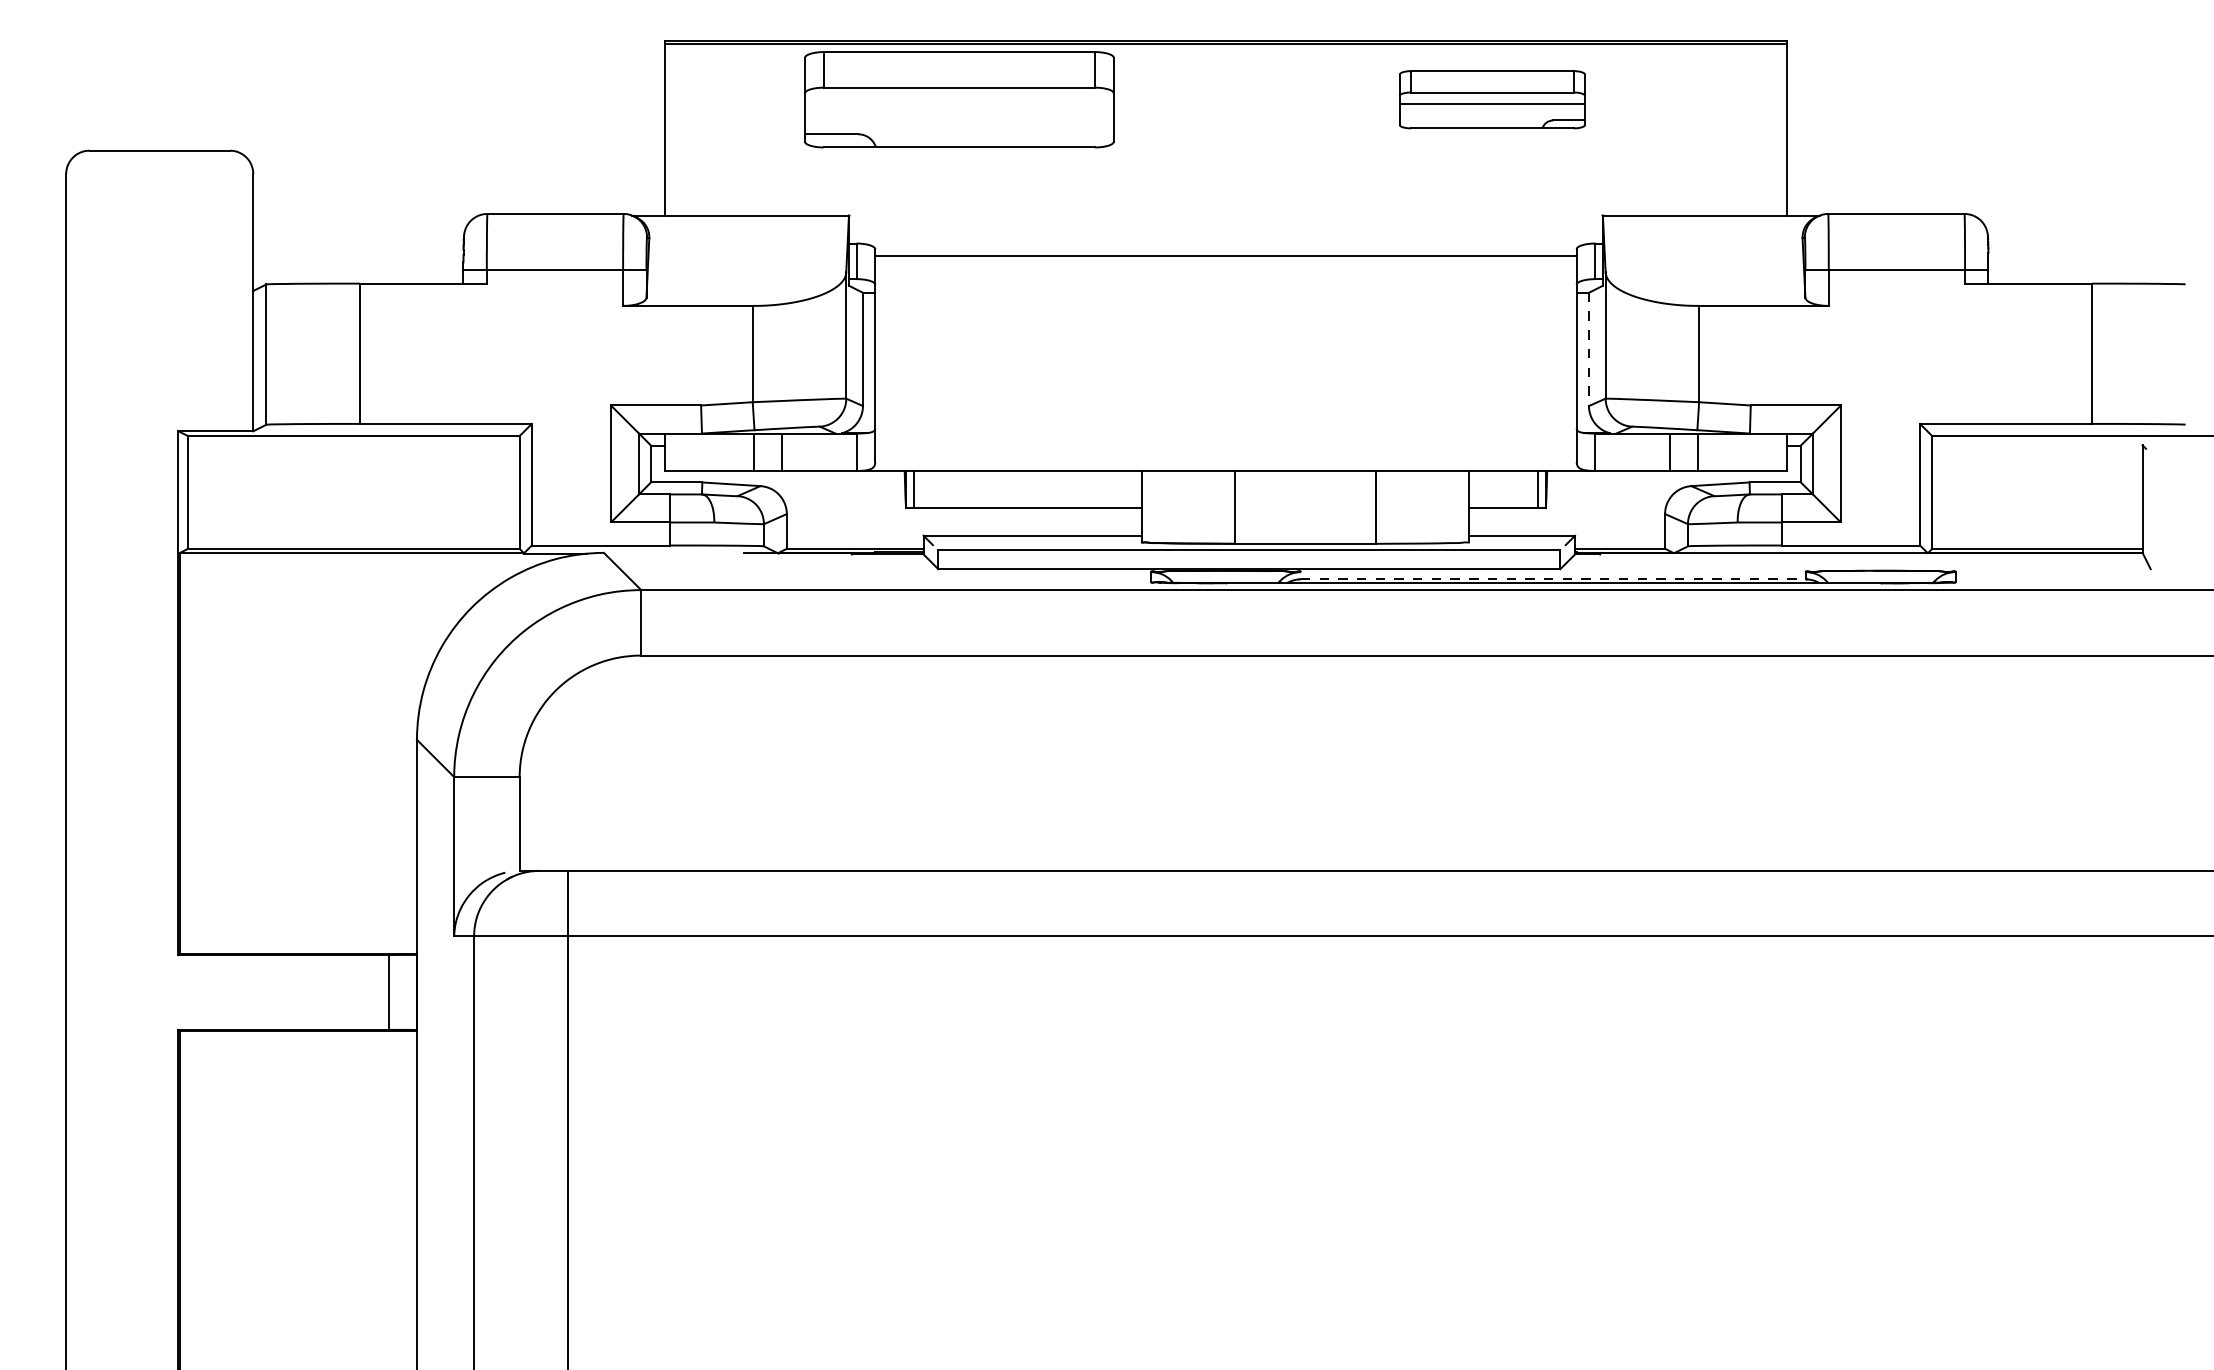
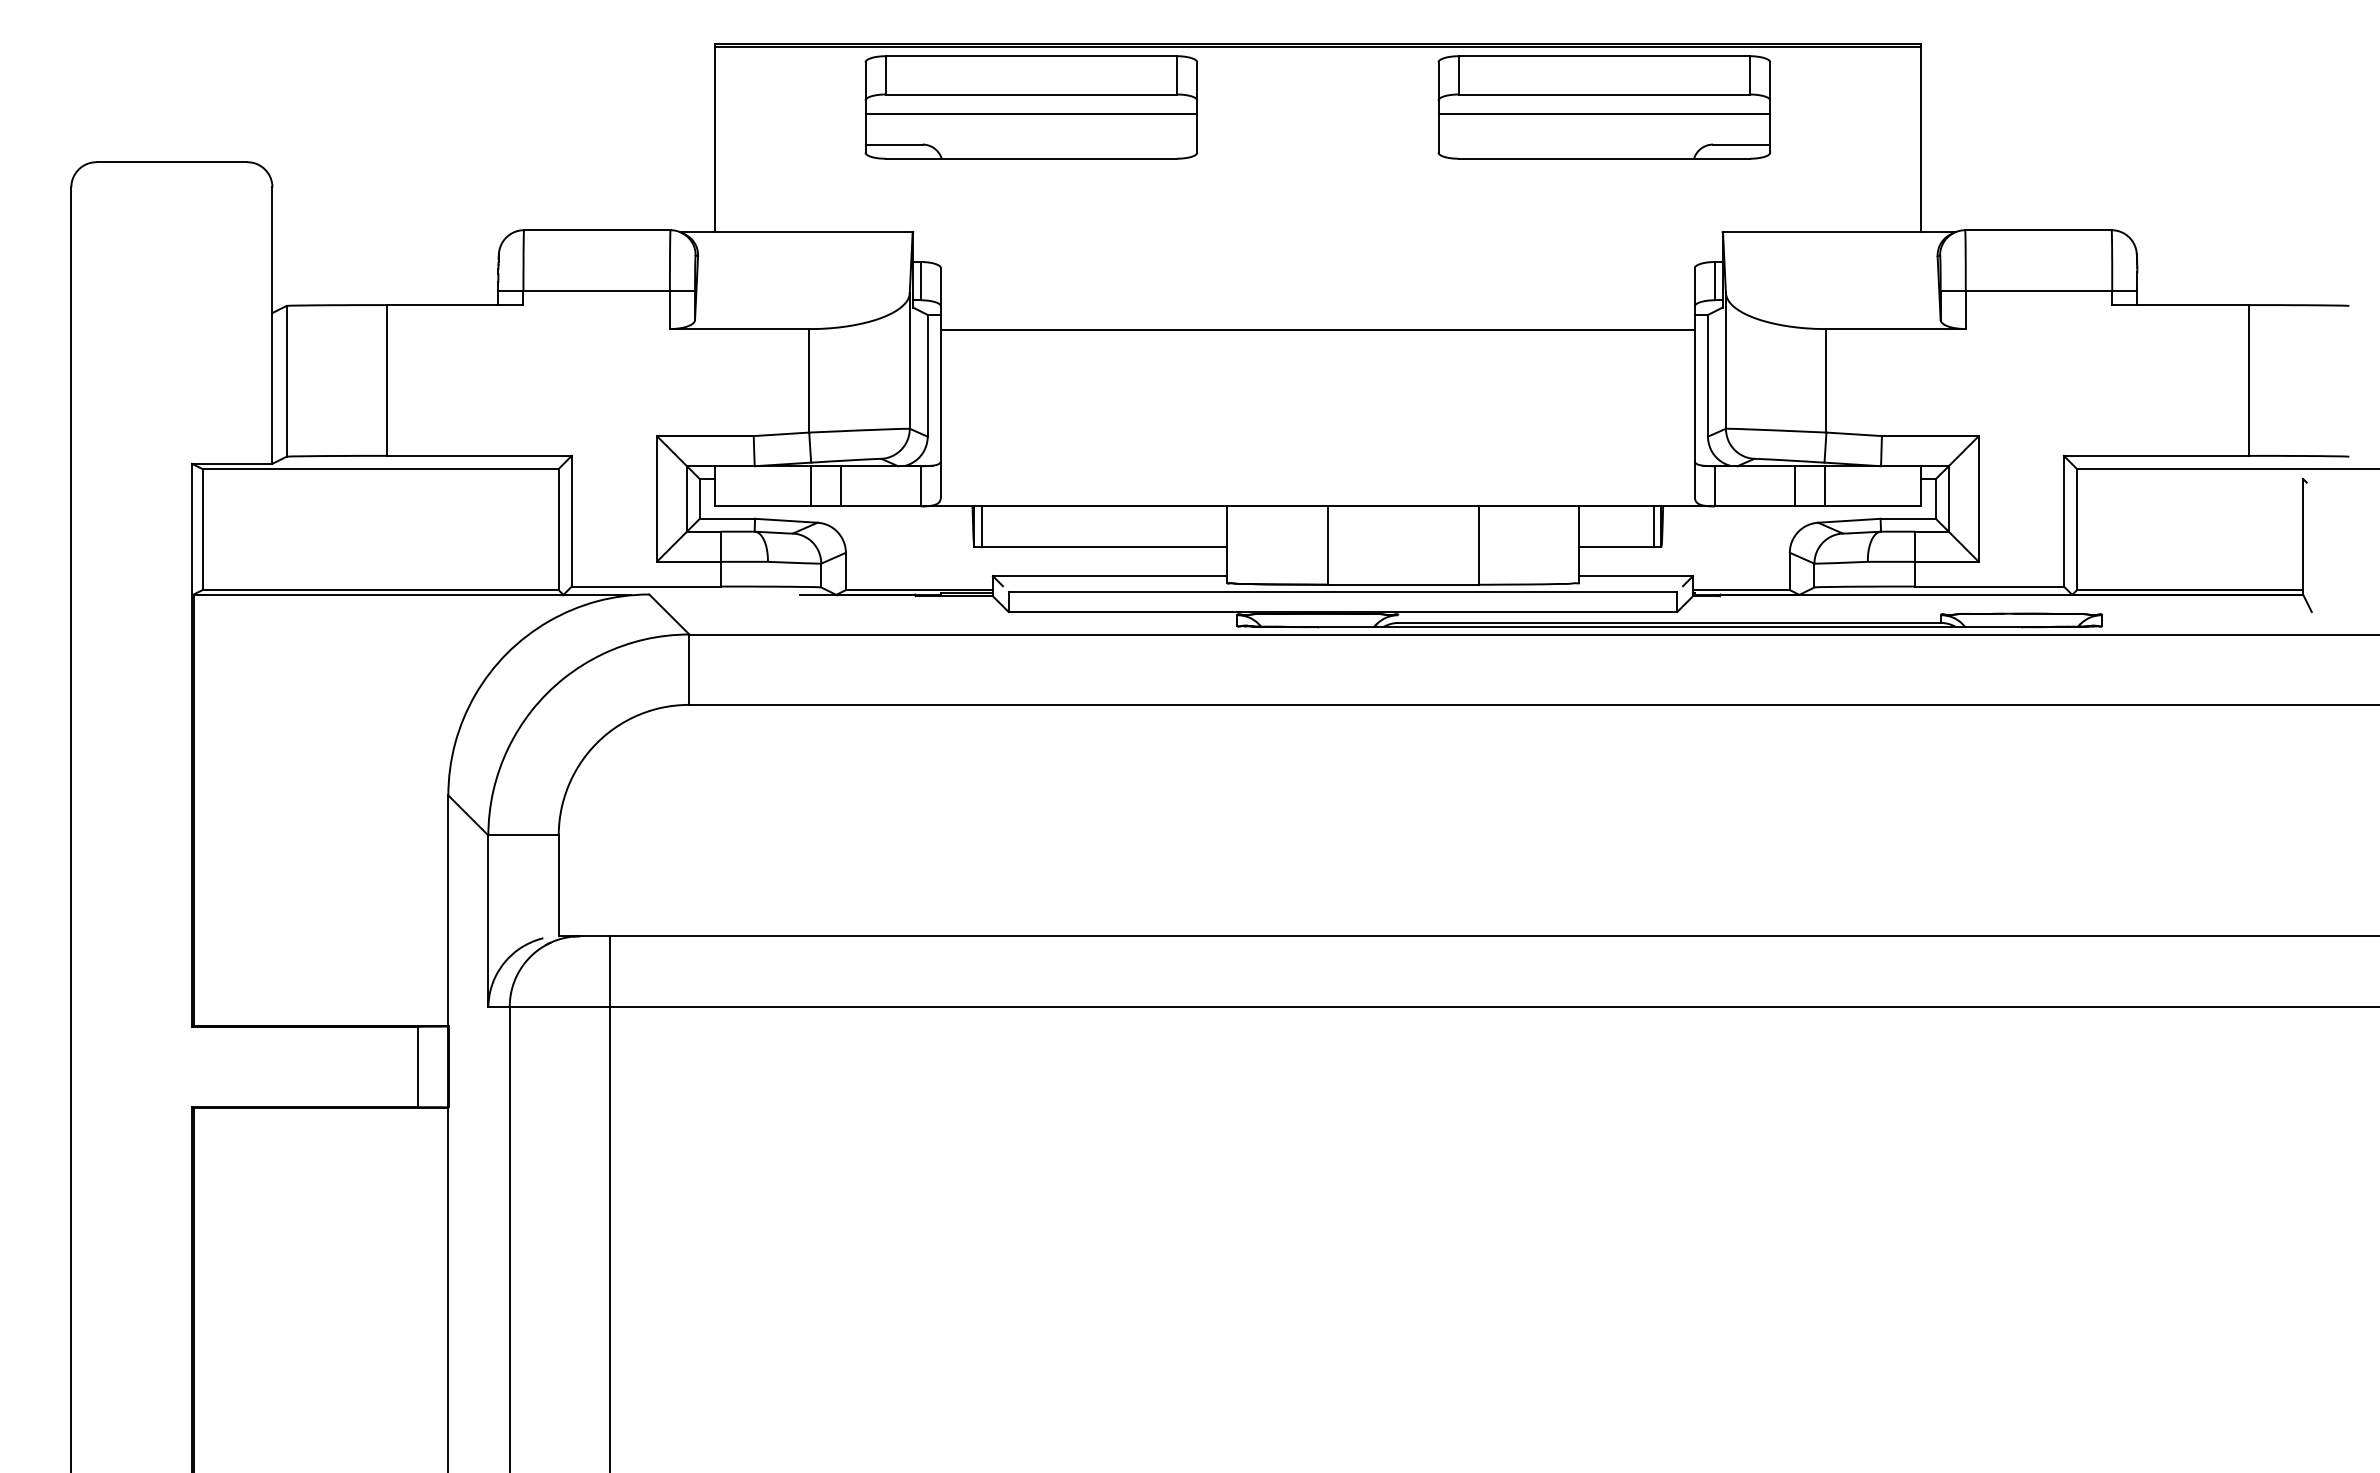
part: (1491, 99) -> (1603, 107), size x1.67
line: (959, 106) -> (1031, 114), added
line: (1225, 255) -> (1317, 329), moved
line: (1589, 349) -> (1708, 375), dashed -> solid
line: (1554, 578) -> (1670, 622), dashed -> solid

